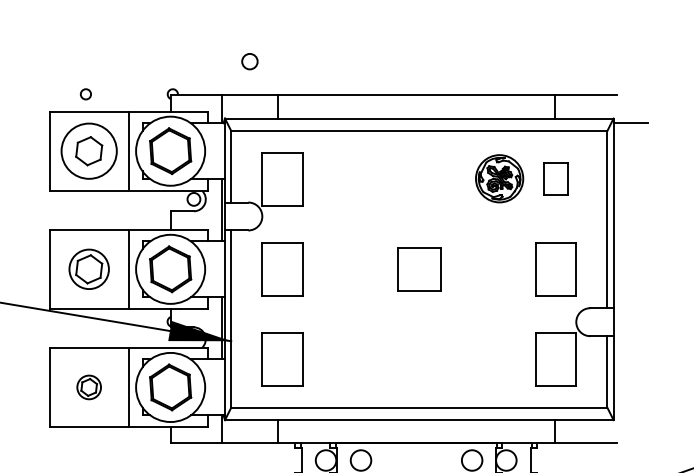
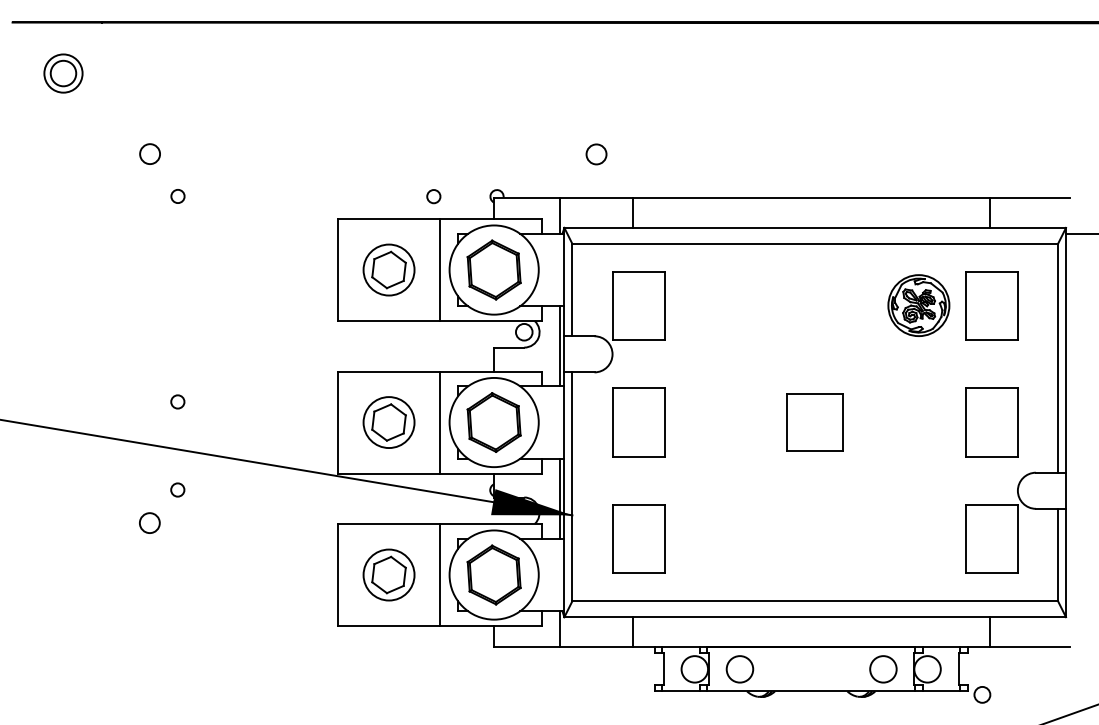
circle: (85, 94) -> (433, 196), moved
circle: (88, 150) -> (388, 269), size x0.71
part: (555, 178) -> (991, 305), size x1.67
part: (88, 387) -> (388, 574), size x1.67

